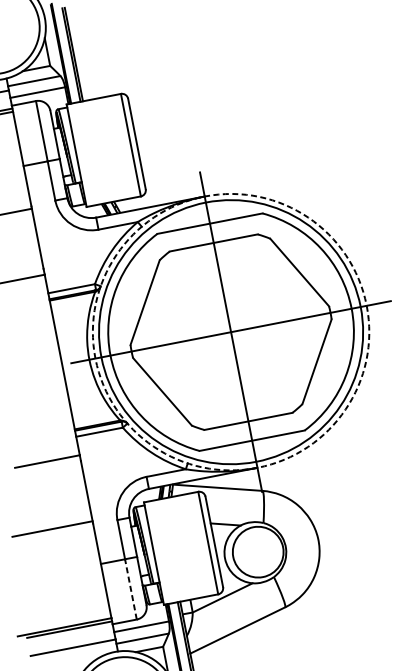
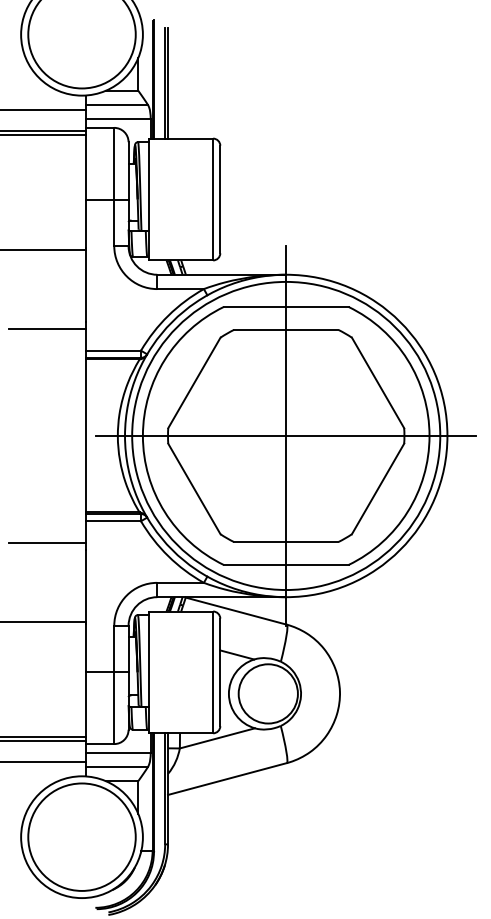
circle: (231, 331) -> (286, 435), dashed -> solid
line: (131, 589) -> (114, 708), dashed -> solid

